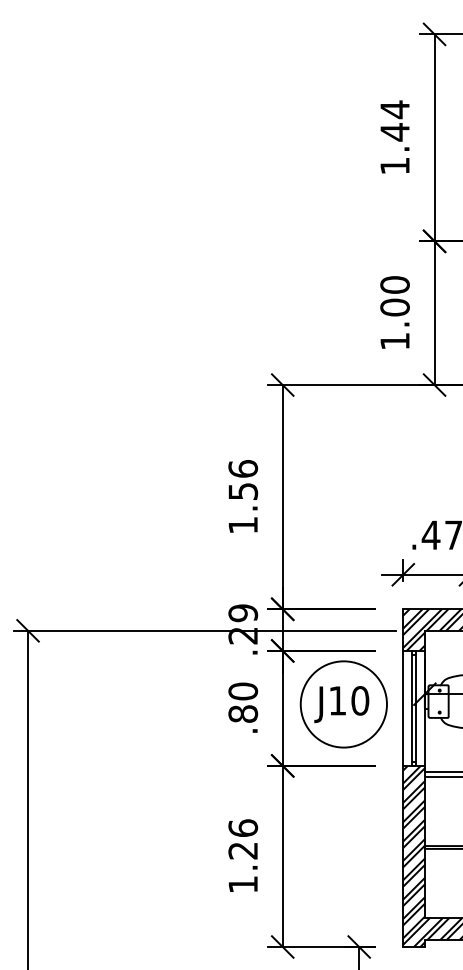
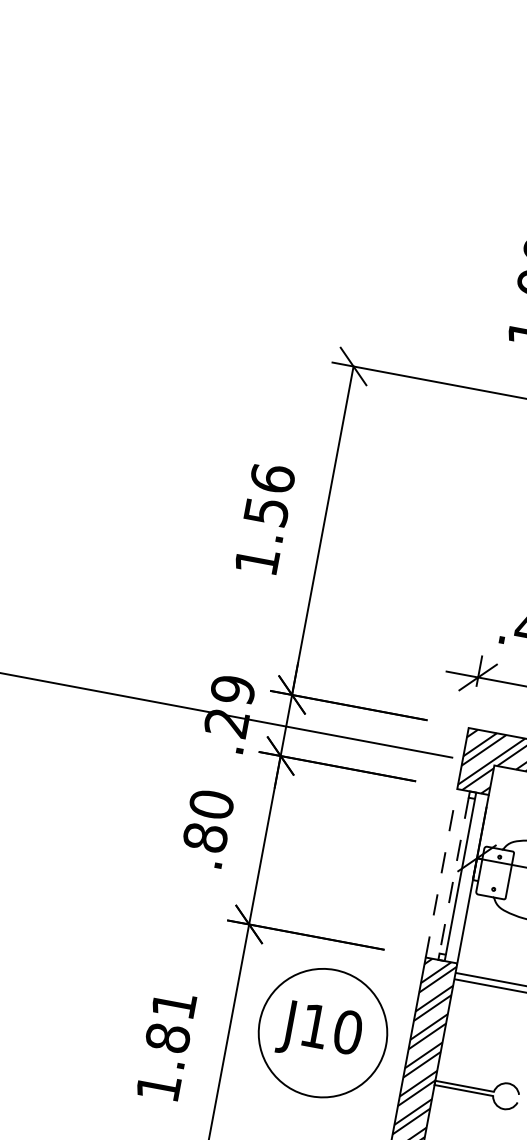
part: (343, 704) -> (322, 1033), moved
line: (403, 707) -> (442, 871), solid -> dashed
line: (411, 708) -> (453, 875), solid -> dashed
text: (243, 839) -> (171, 1021), 1.26 -> 1.81

